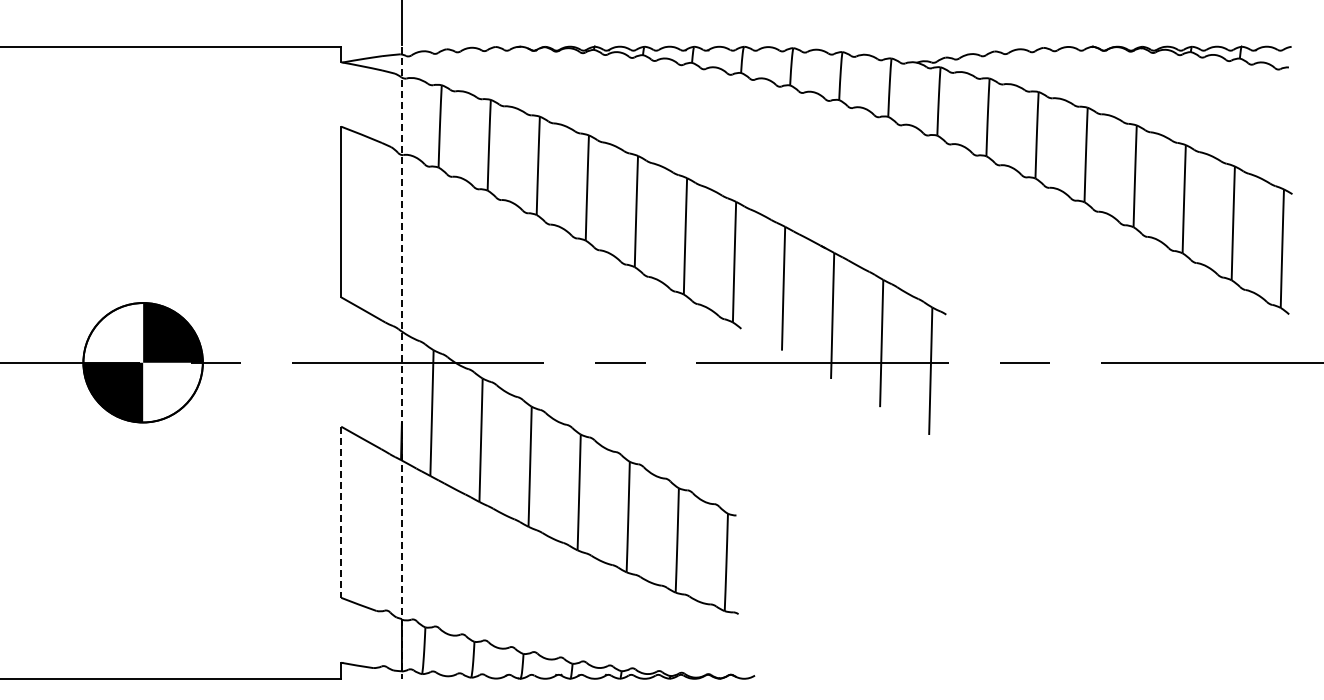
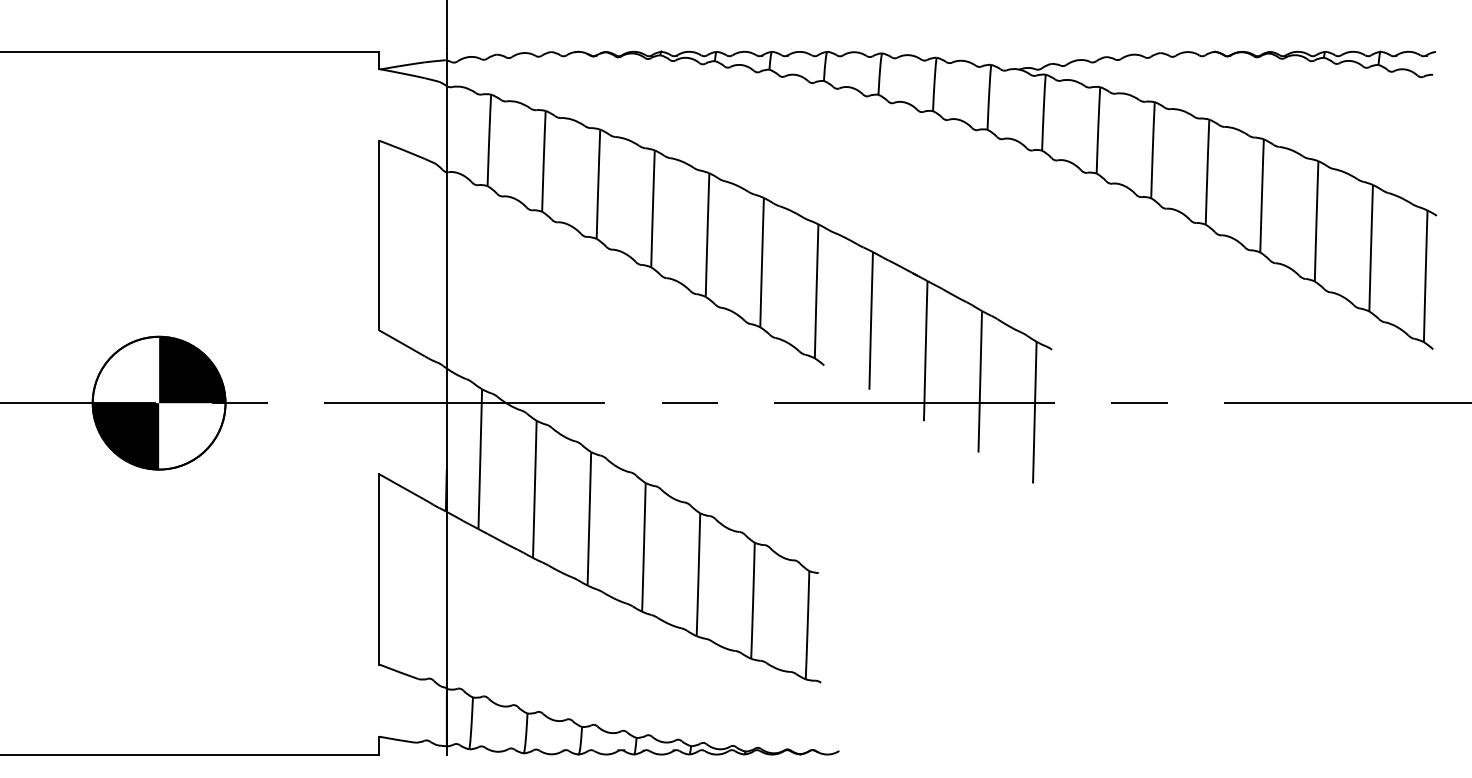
line: (401, 363) -> (446, 404), dashed -> solid
line: (341, 512) -> (379, 569), dashed -> solid

